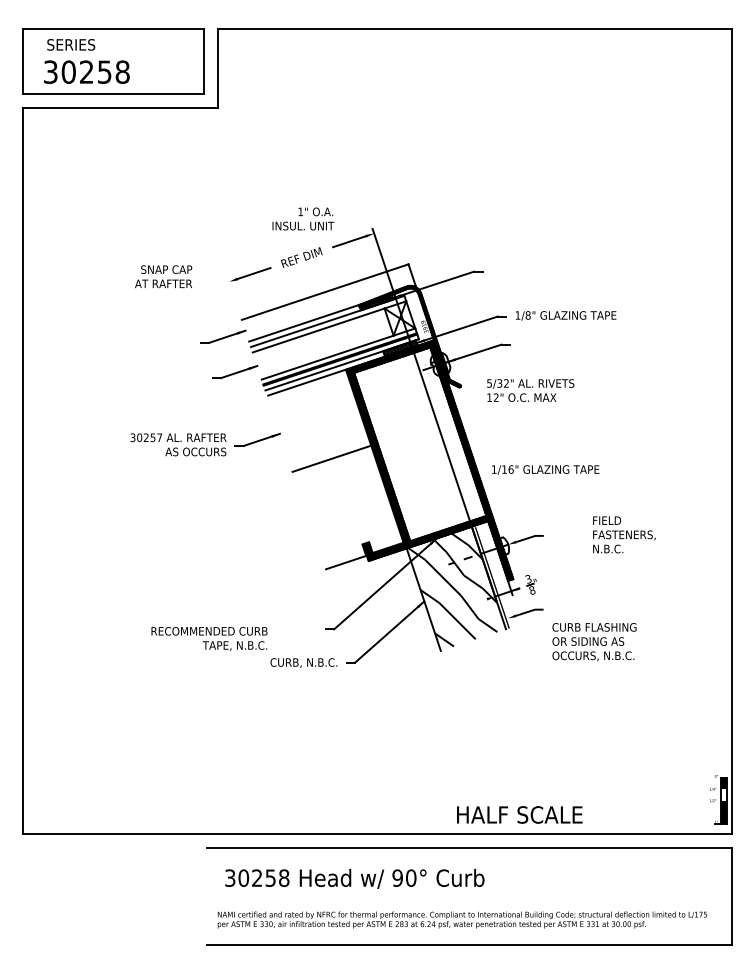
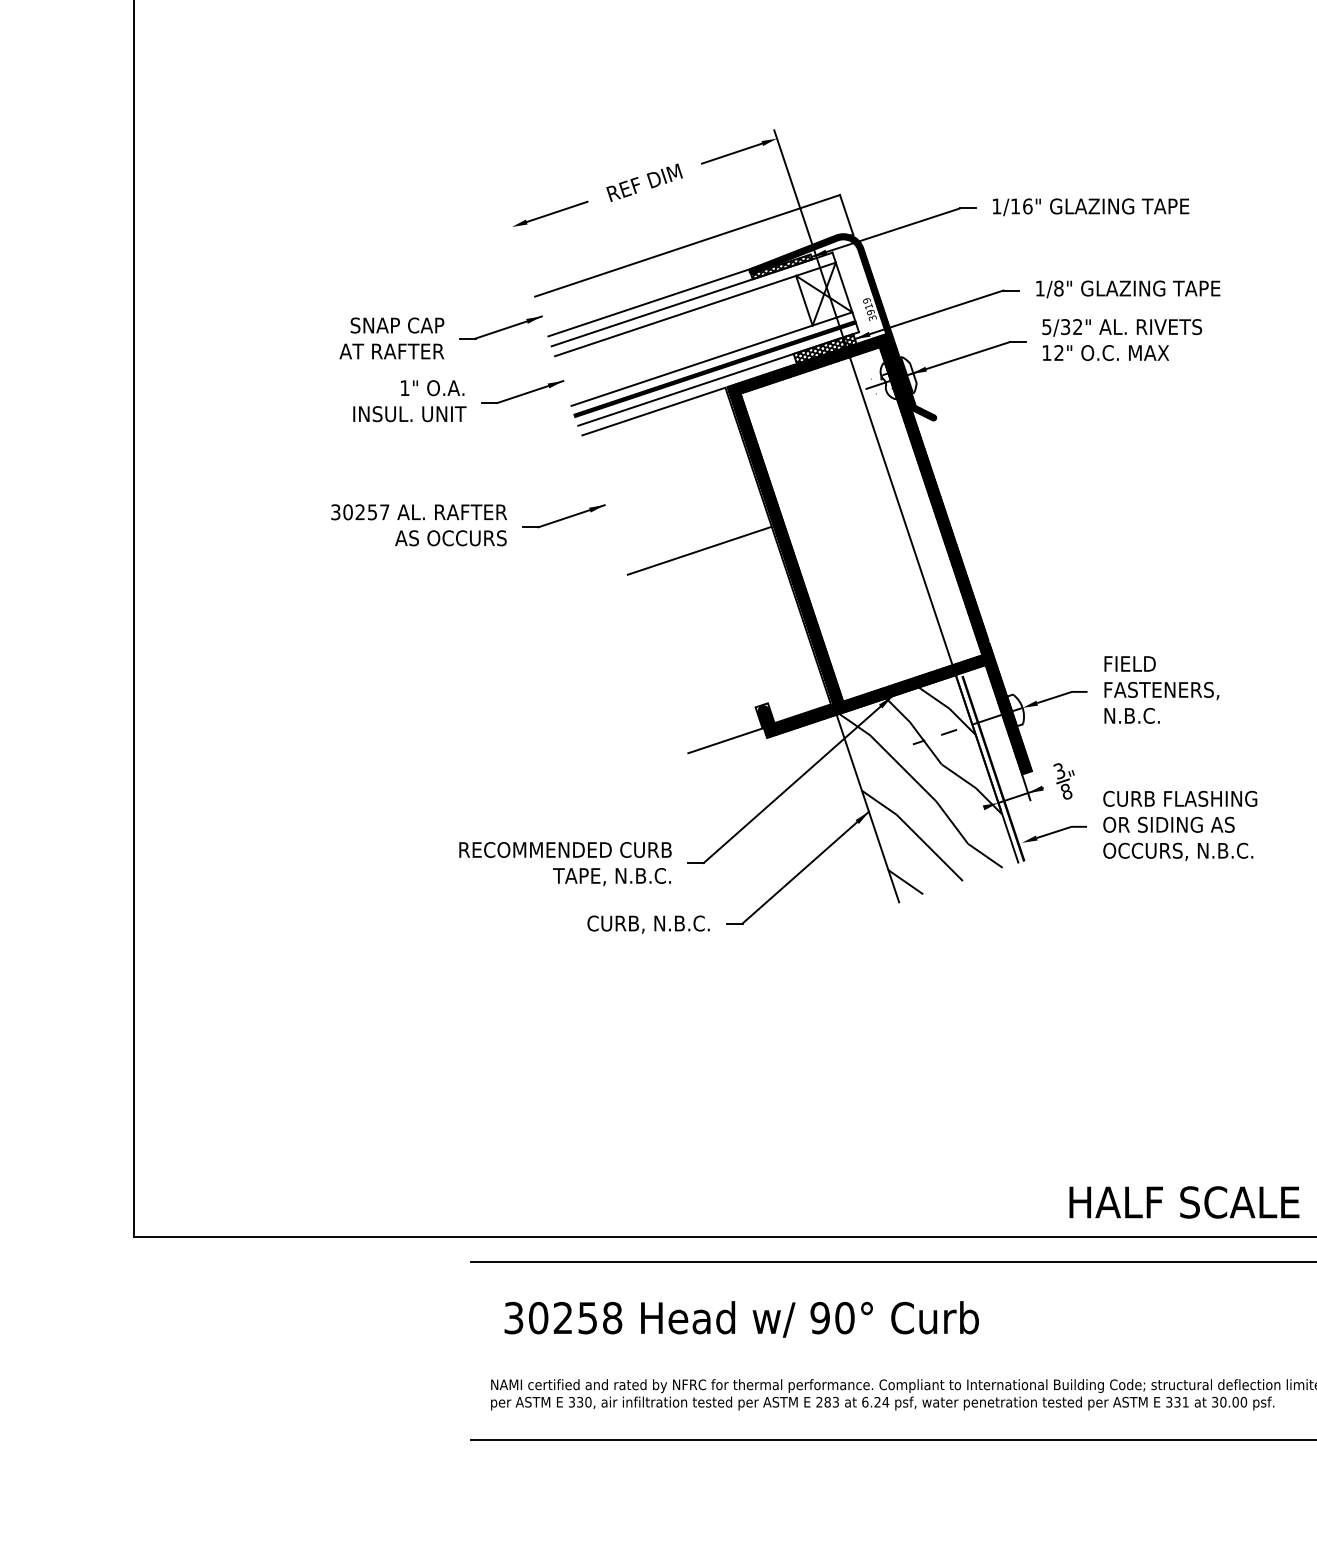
text: (303, 218) -> (409, 400), moved
text: (163, 276) -> (391, 338), moved
text: (530, 390) -> (1121, 339), moved
text: (545, 469) -> (1090, 206), moved
text: (624, 534) -> (1161, 689), moved
text: (209, 638) -> (565, 863), moved
text: (594, 642) -> (1180, 826), moved
text: (519, 814) -> (1183, 1201), moved

